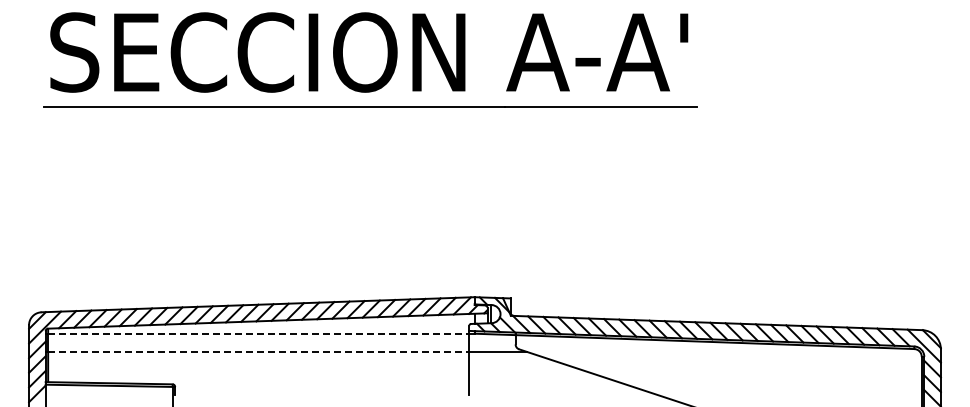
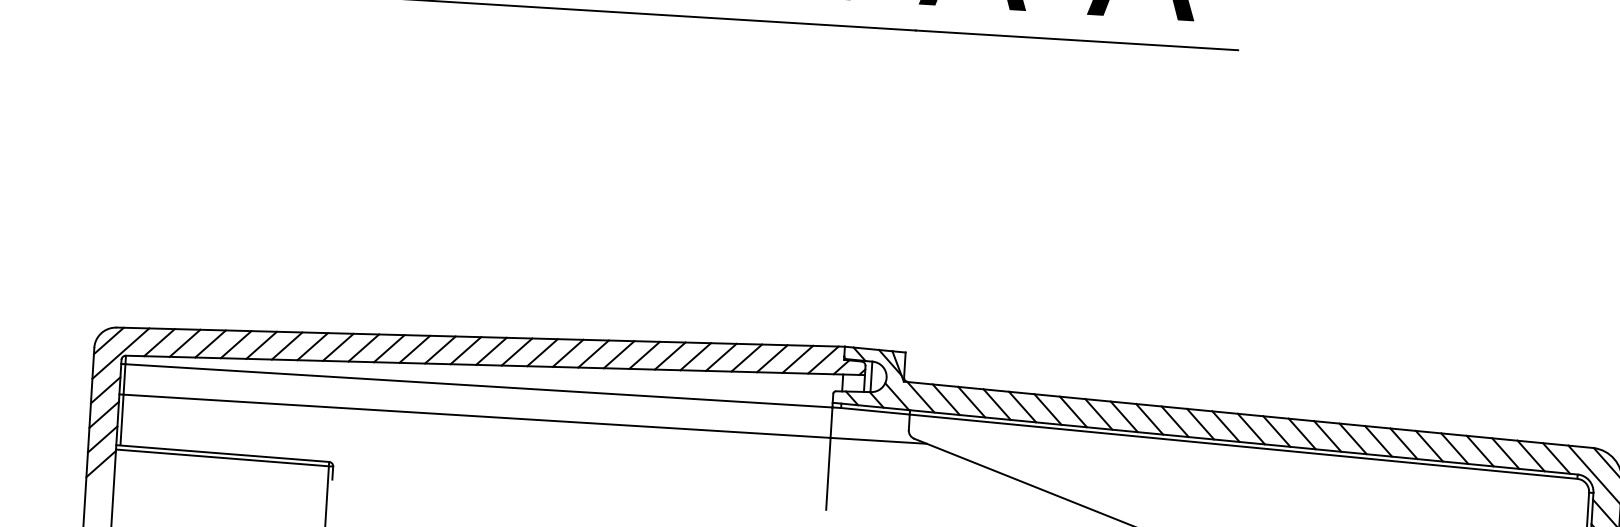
line: (258, 333) -> (478, 385), dashed -> solid
line: (258, 351) -> (476, 415), dashed -> solid

